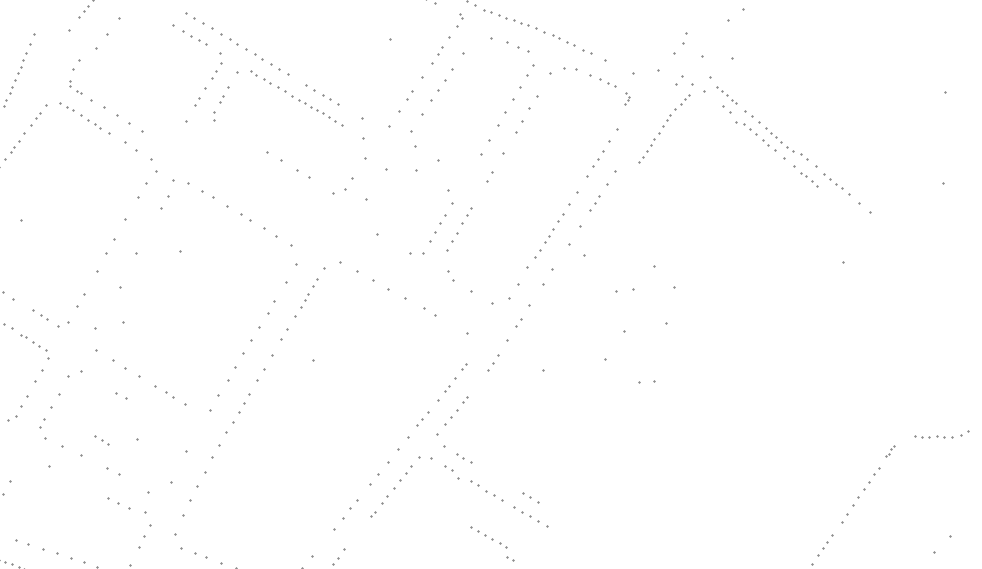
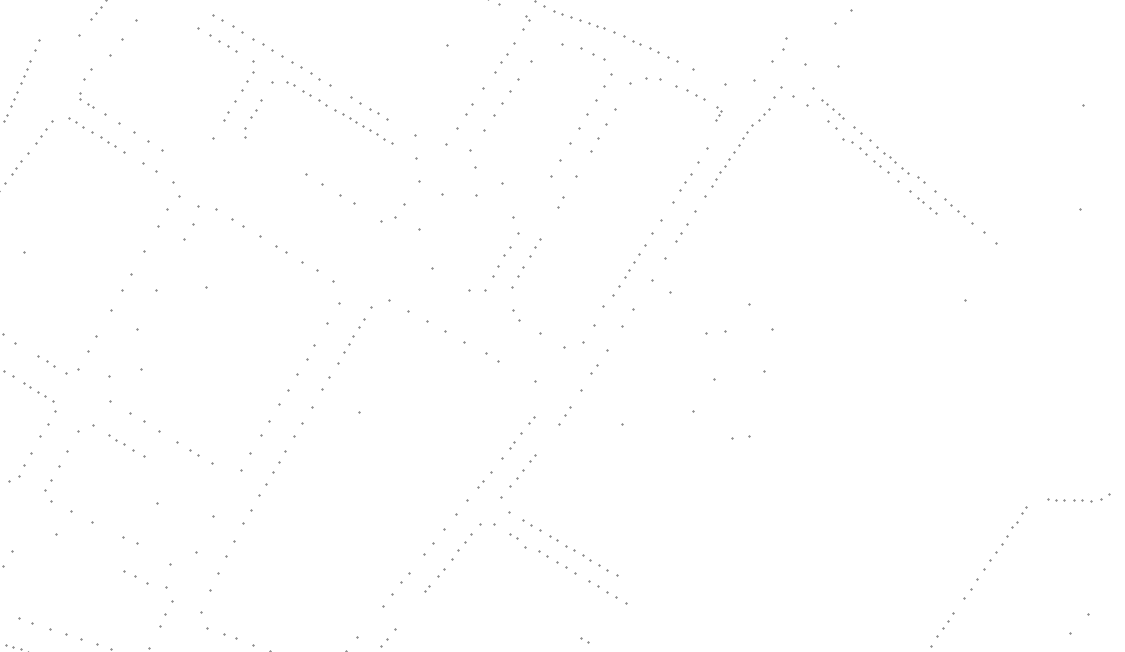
part: (664, 128) -> (740, 147), moved
part: (101, 440) -> (116, 440), moved
part: (890, 451) -> (1020, 517), size x1.67
part: (488, 537) -> (569, 548), moved

